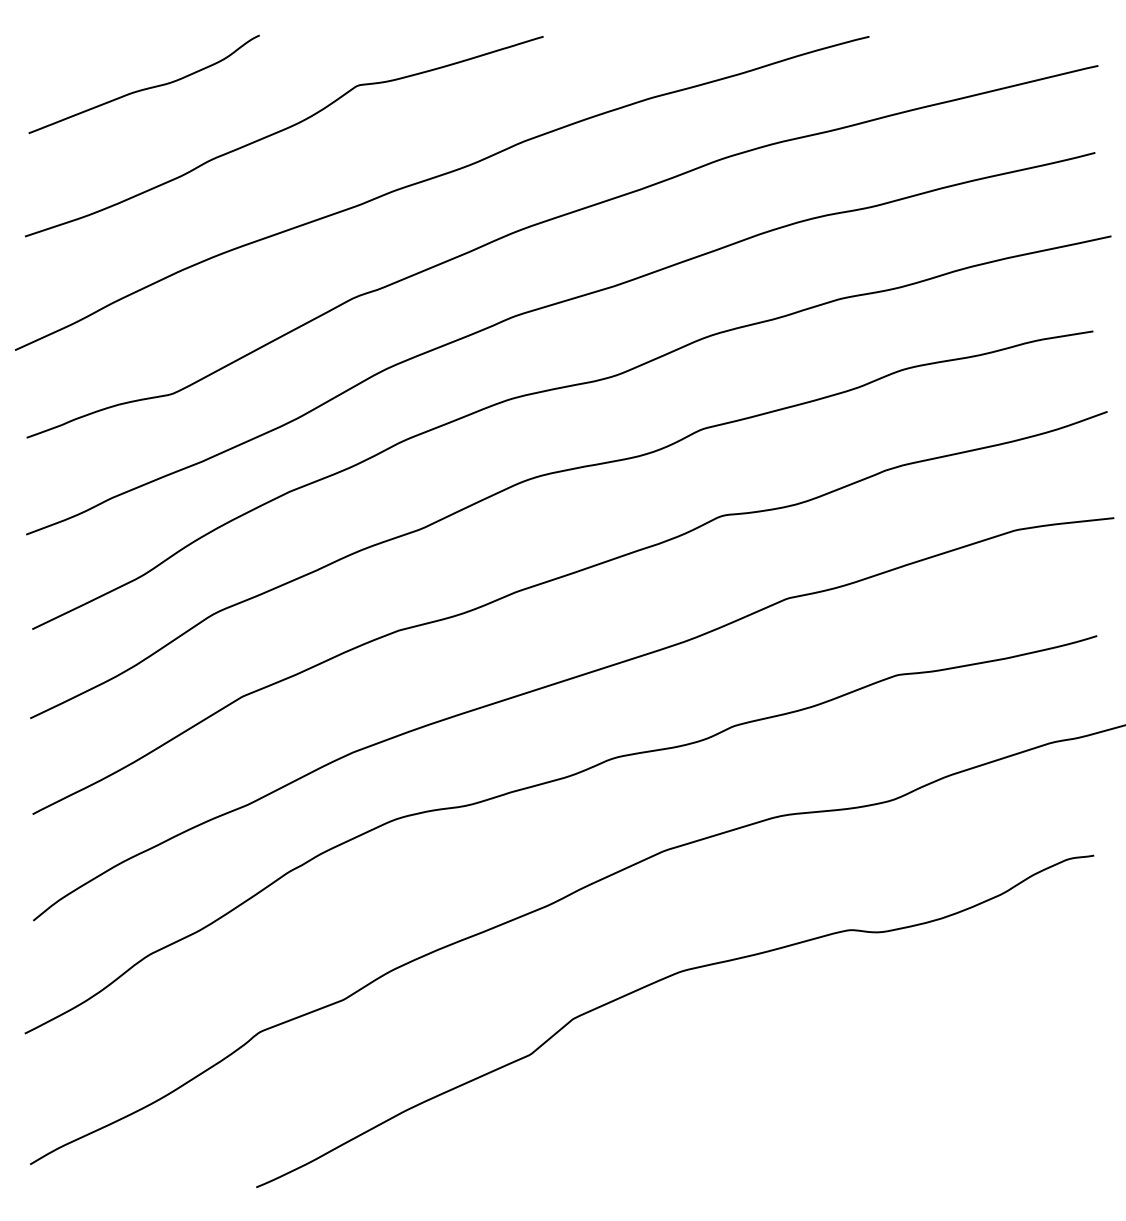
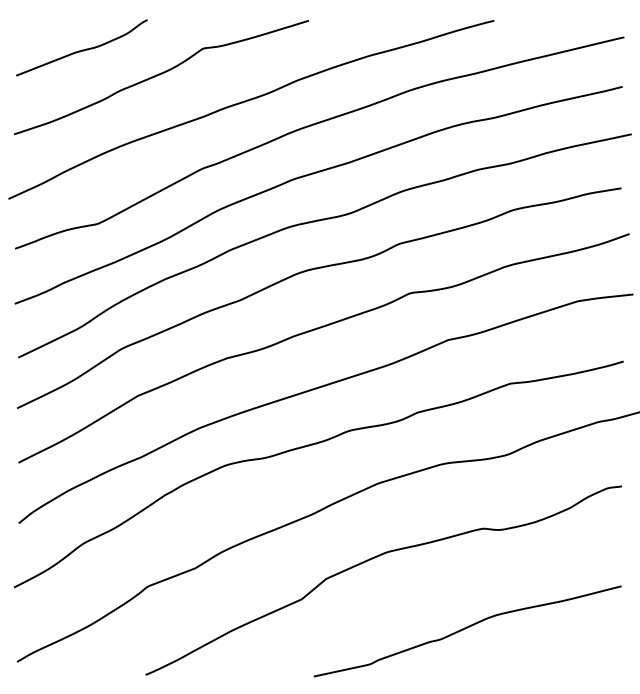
curve: (818, 1107) -> (465, 629), added

